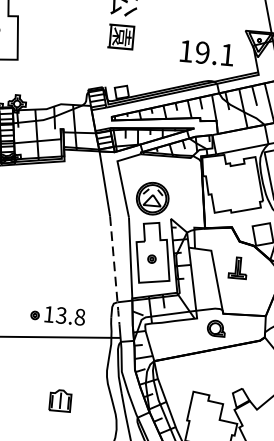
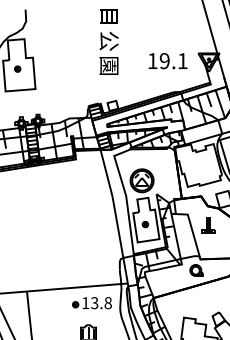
text: (206, 53) -> (167, 61), moved
line: (114, 272) -> (119, 236), dashed -> solid
part: (57, 315) -> (91, 303), moved

